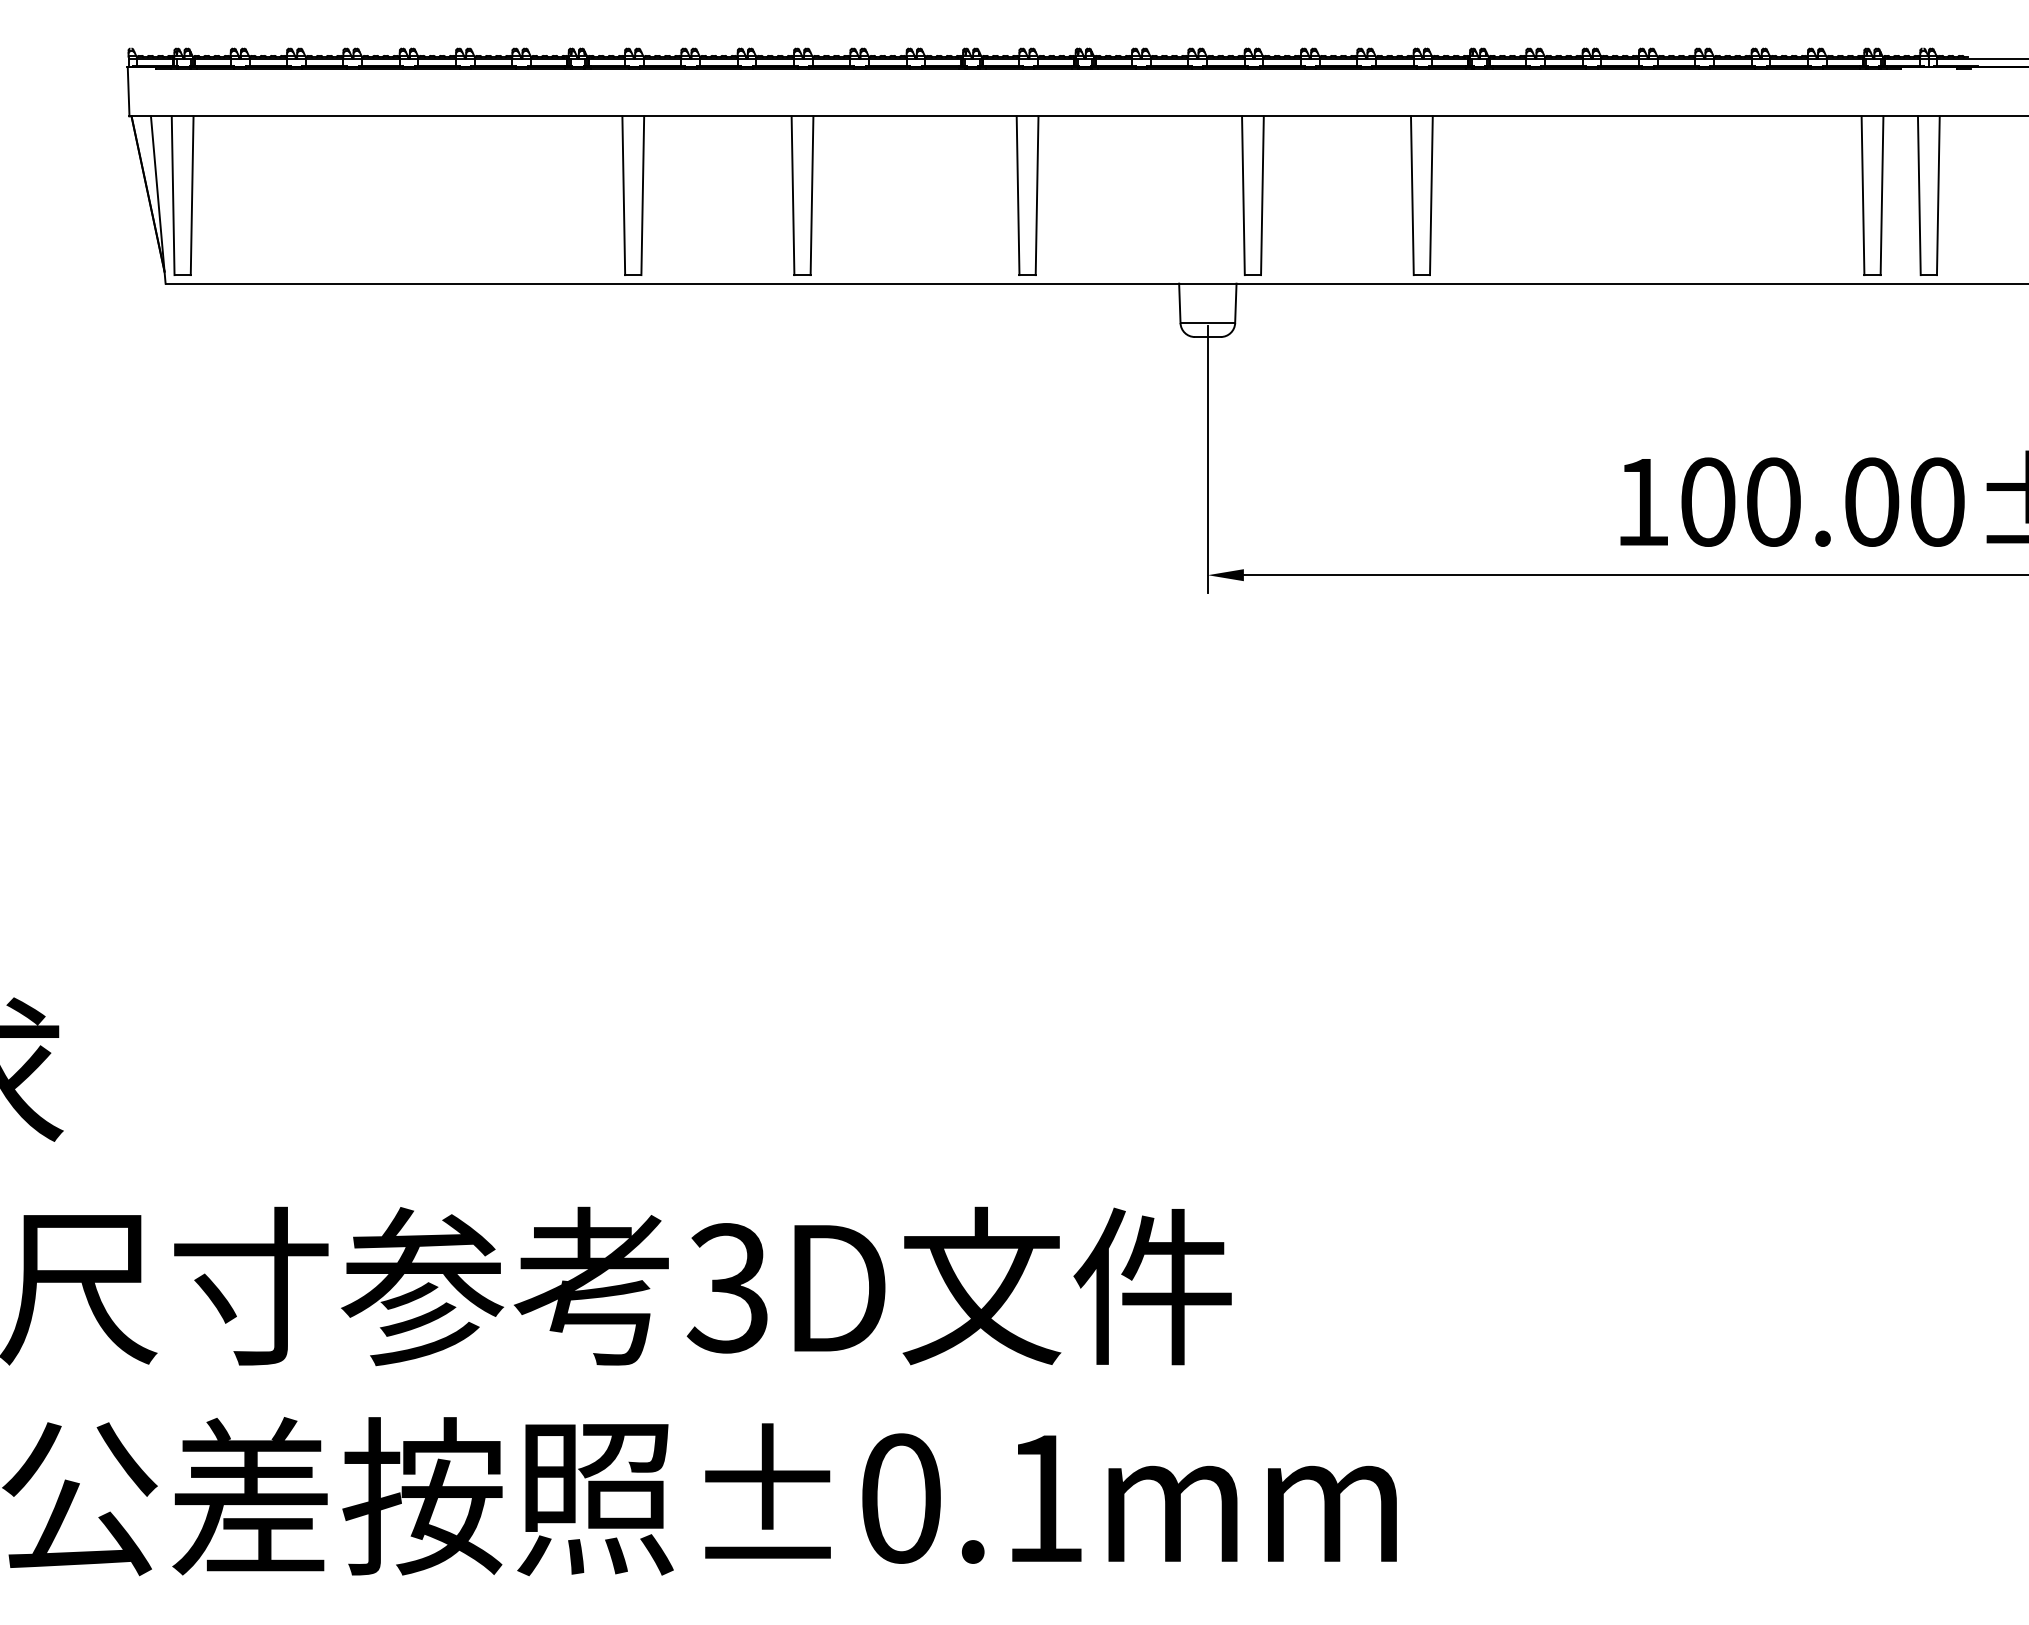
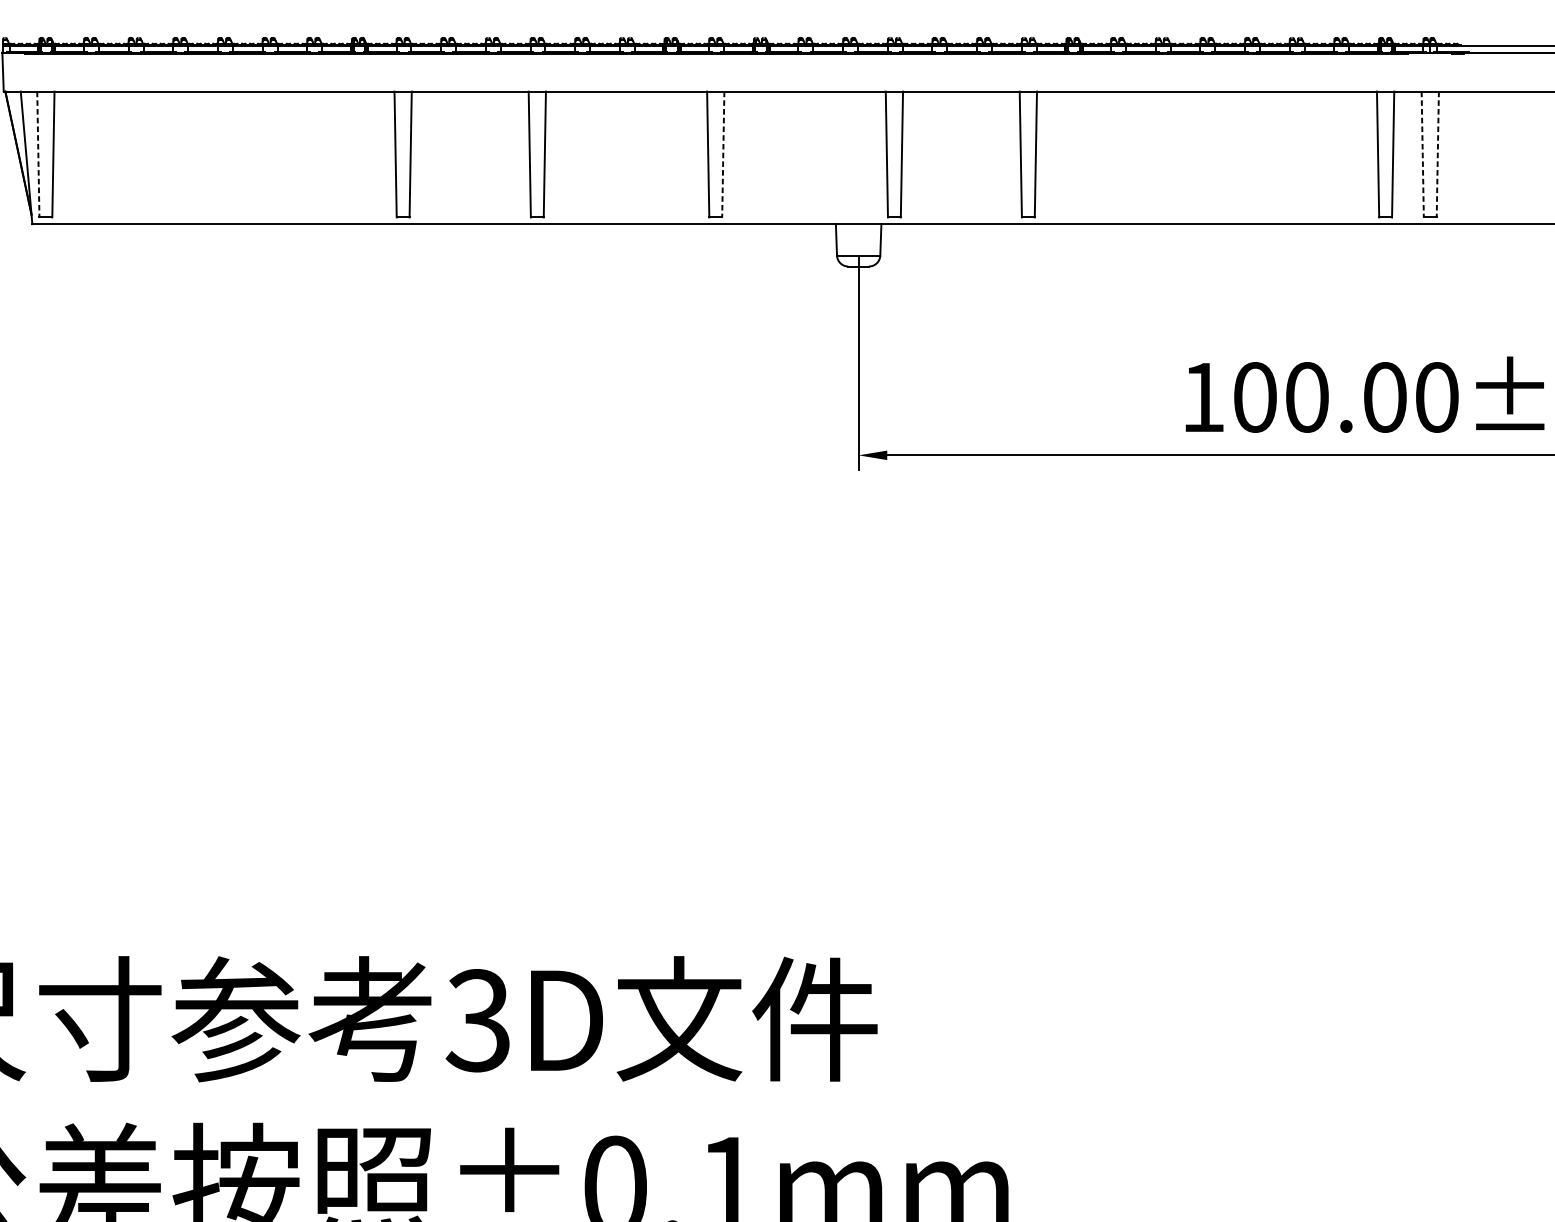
line: (173, 196) -> (38, 155), solid -> dashed
line: (1037, 196) -> (723, 155), solid -> dashed
line: (1919, 196) -> (1422, 155), solid -> dashed
line: (1938, 196) -> (1437, 155), solid -> dashed

